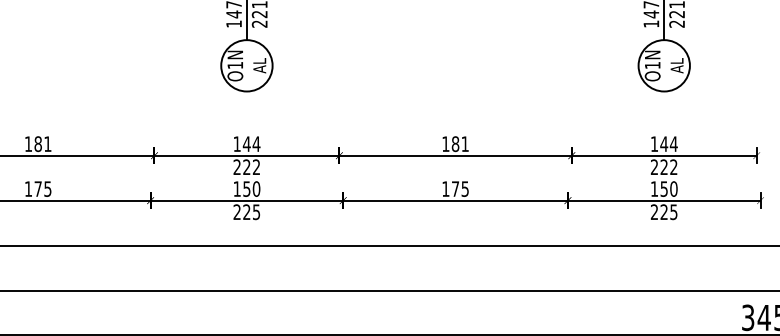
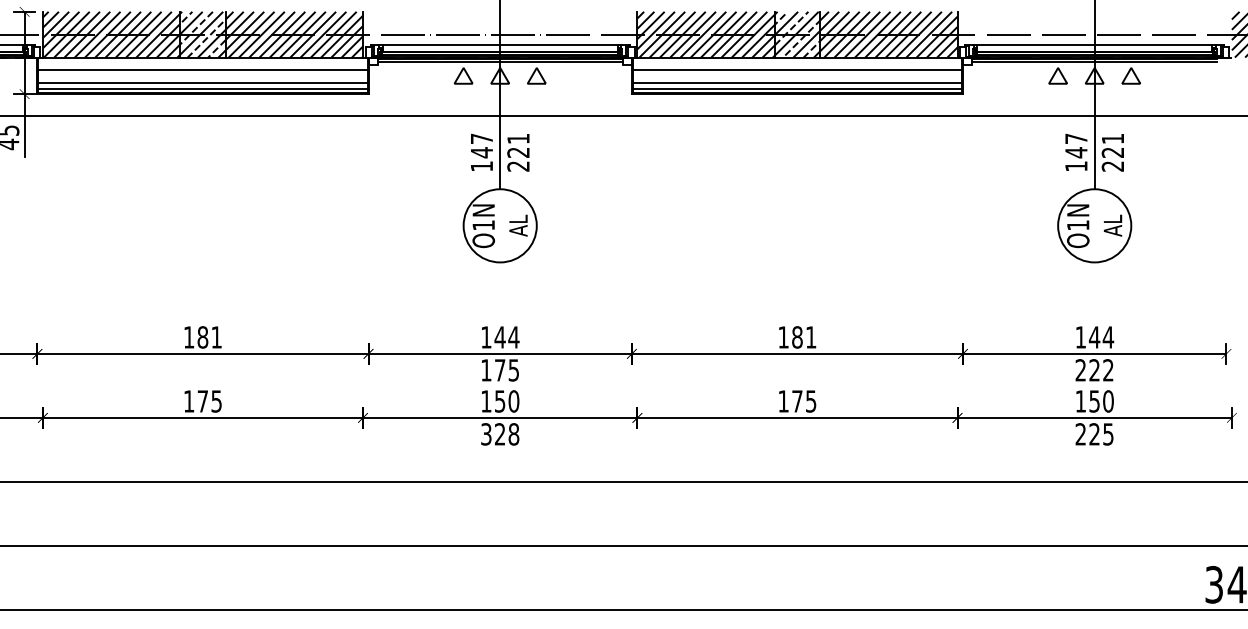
text: (246, 167) -> (499, 370), 222 -> 175
text: (247, 212) -> (500, 434), 225 -> 328

